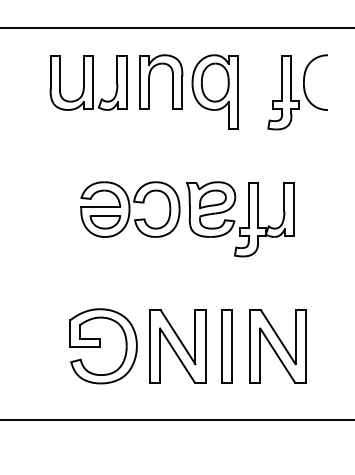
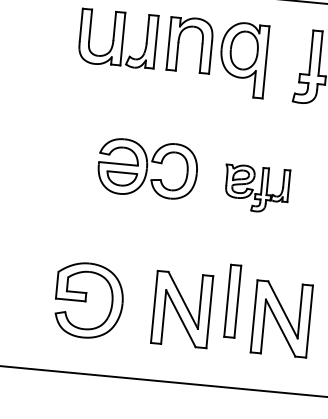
part: (240, 219) -> (256, 189), size x0.6
part: (103, 346) -> (89, 300), moved
part: (226, 346) -> (231, 301), moved

